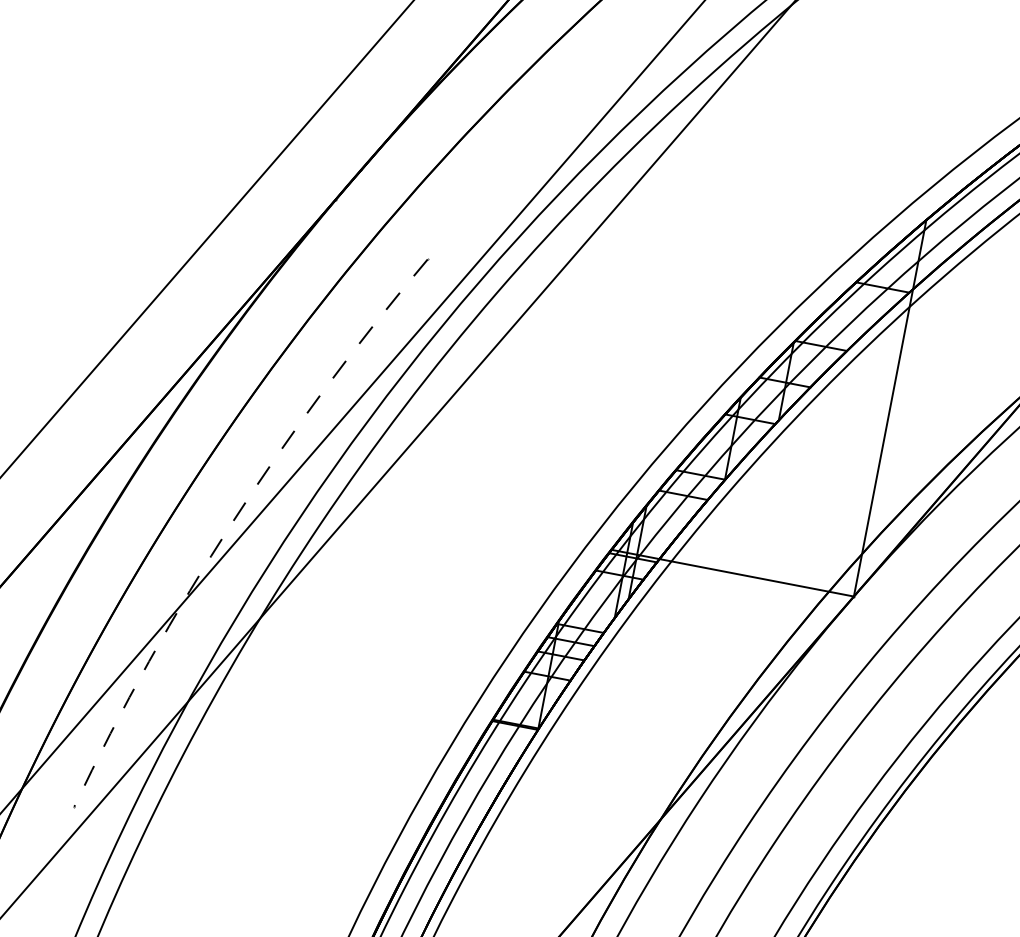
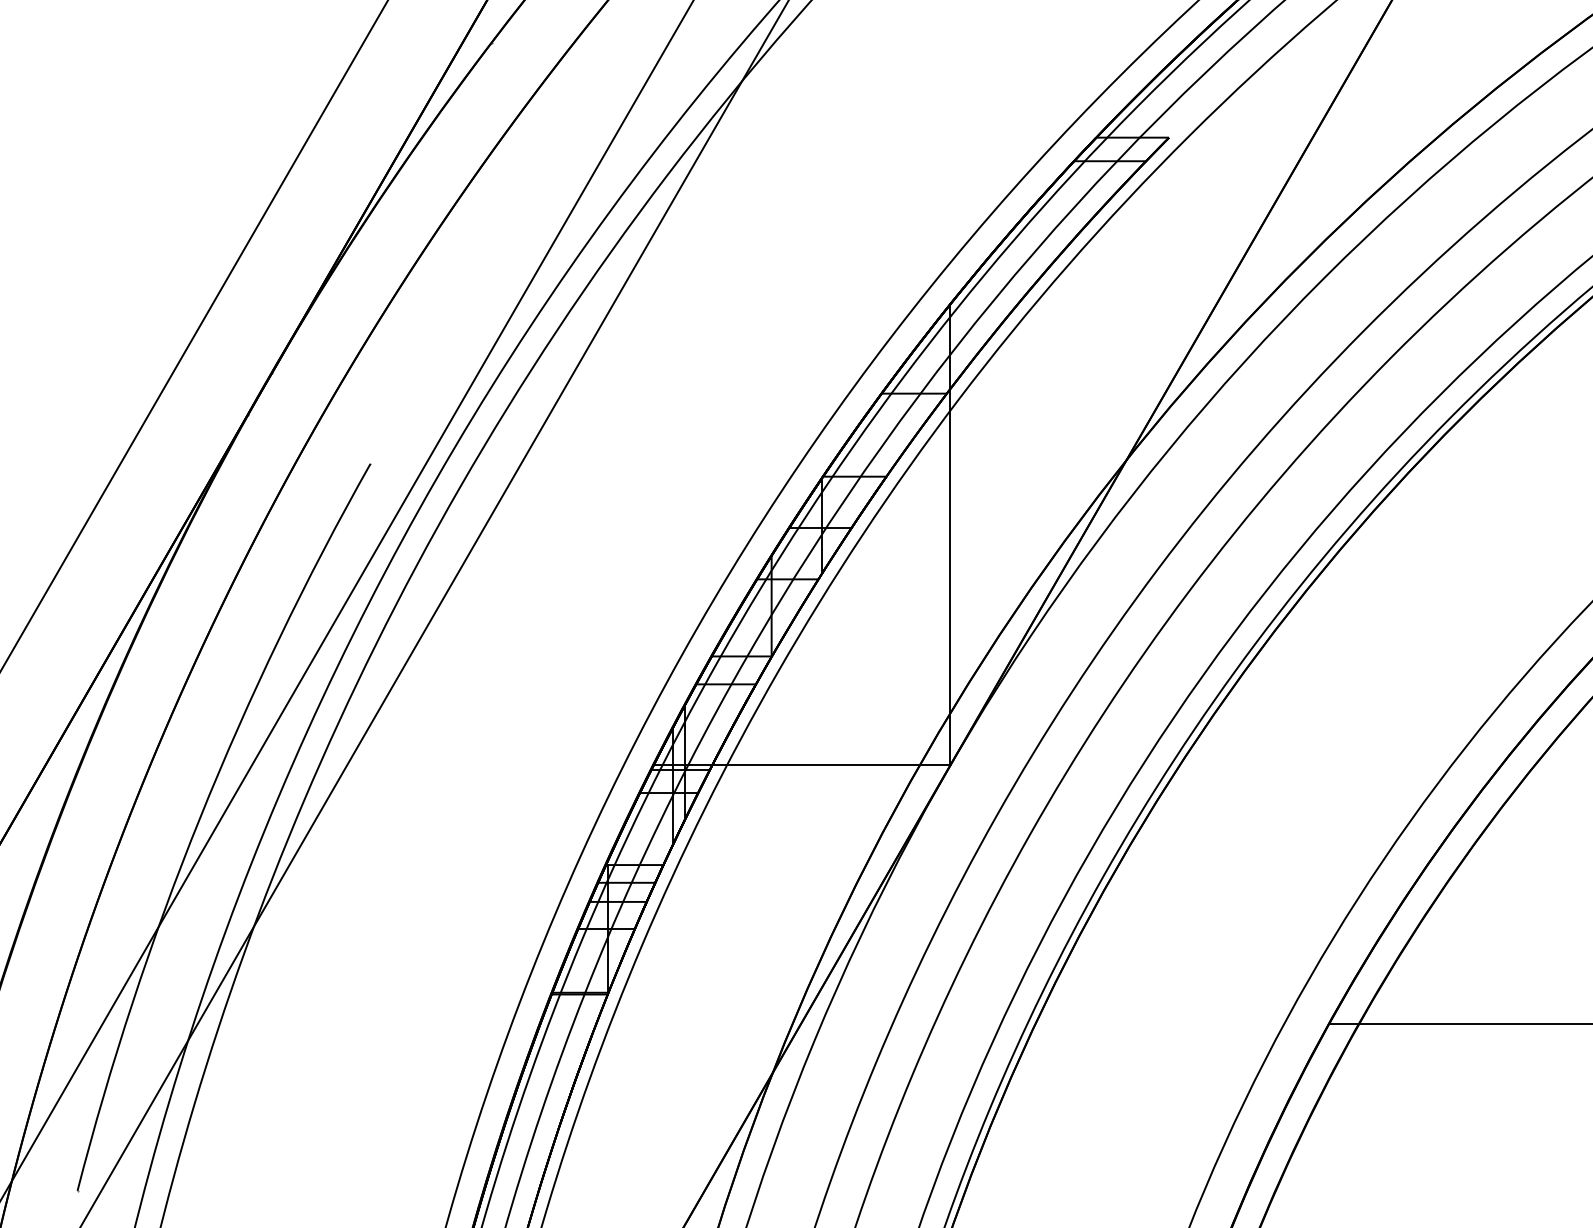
arc: (233, 521) -> (200, 817), dashed -> solid

